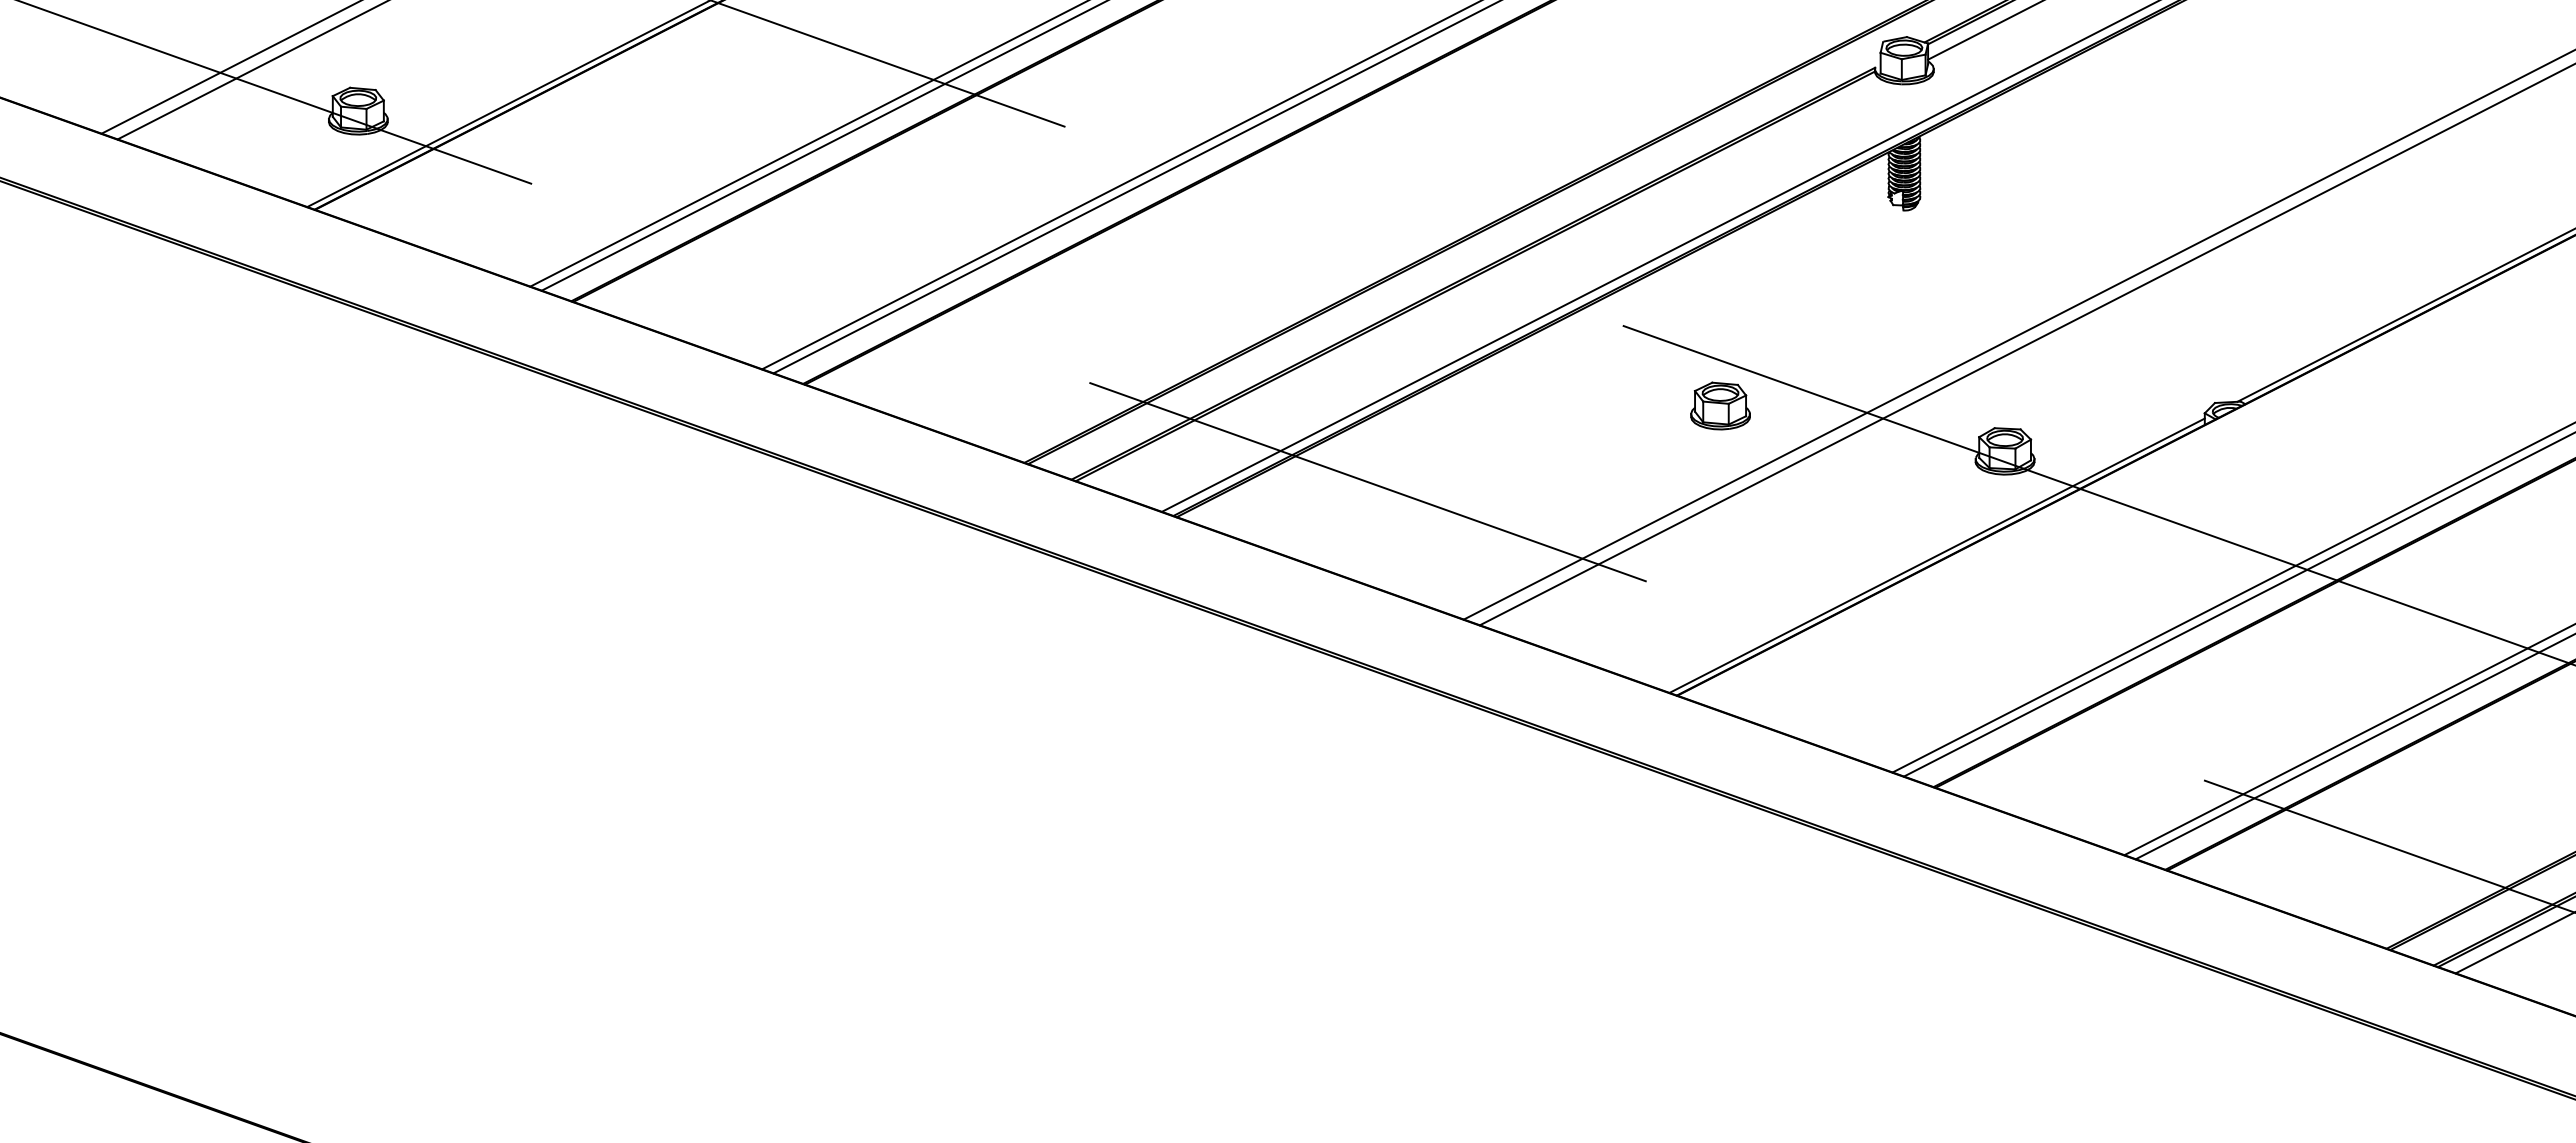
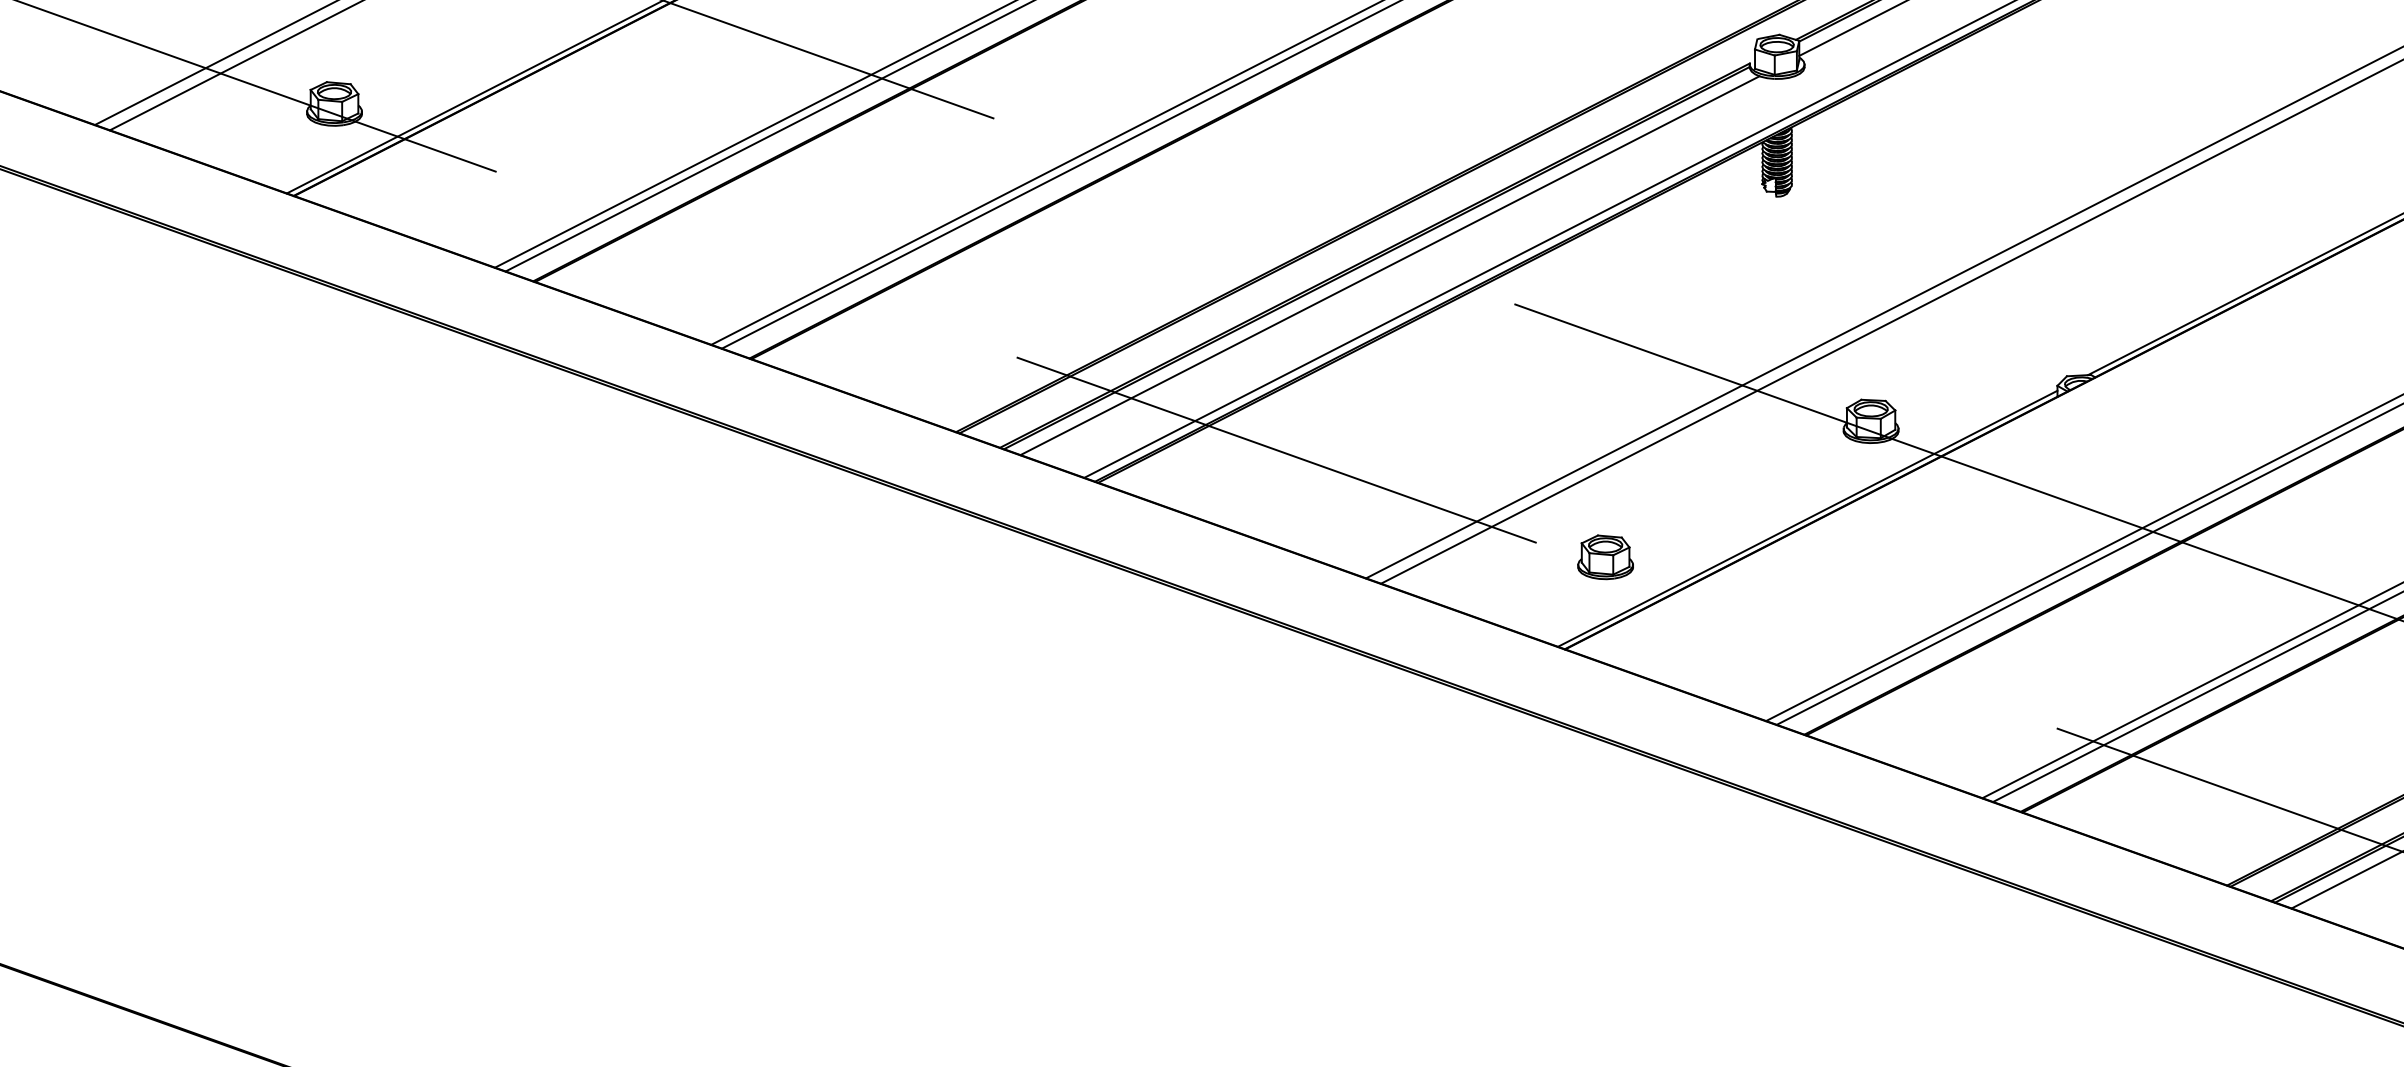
line: (1489, 284) -> (1390, 265), added
part: (1720, 405) -> (1605, 556), moved

